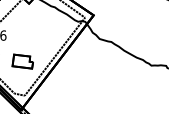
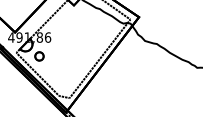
part: (22, 61) -> (67, 63), removed

